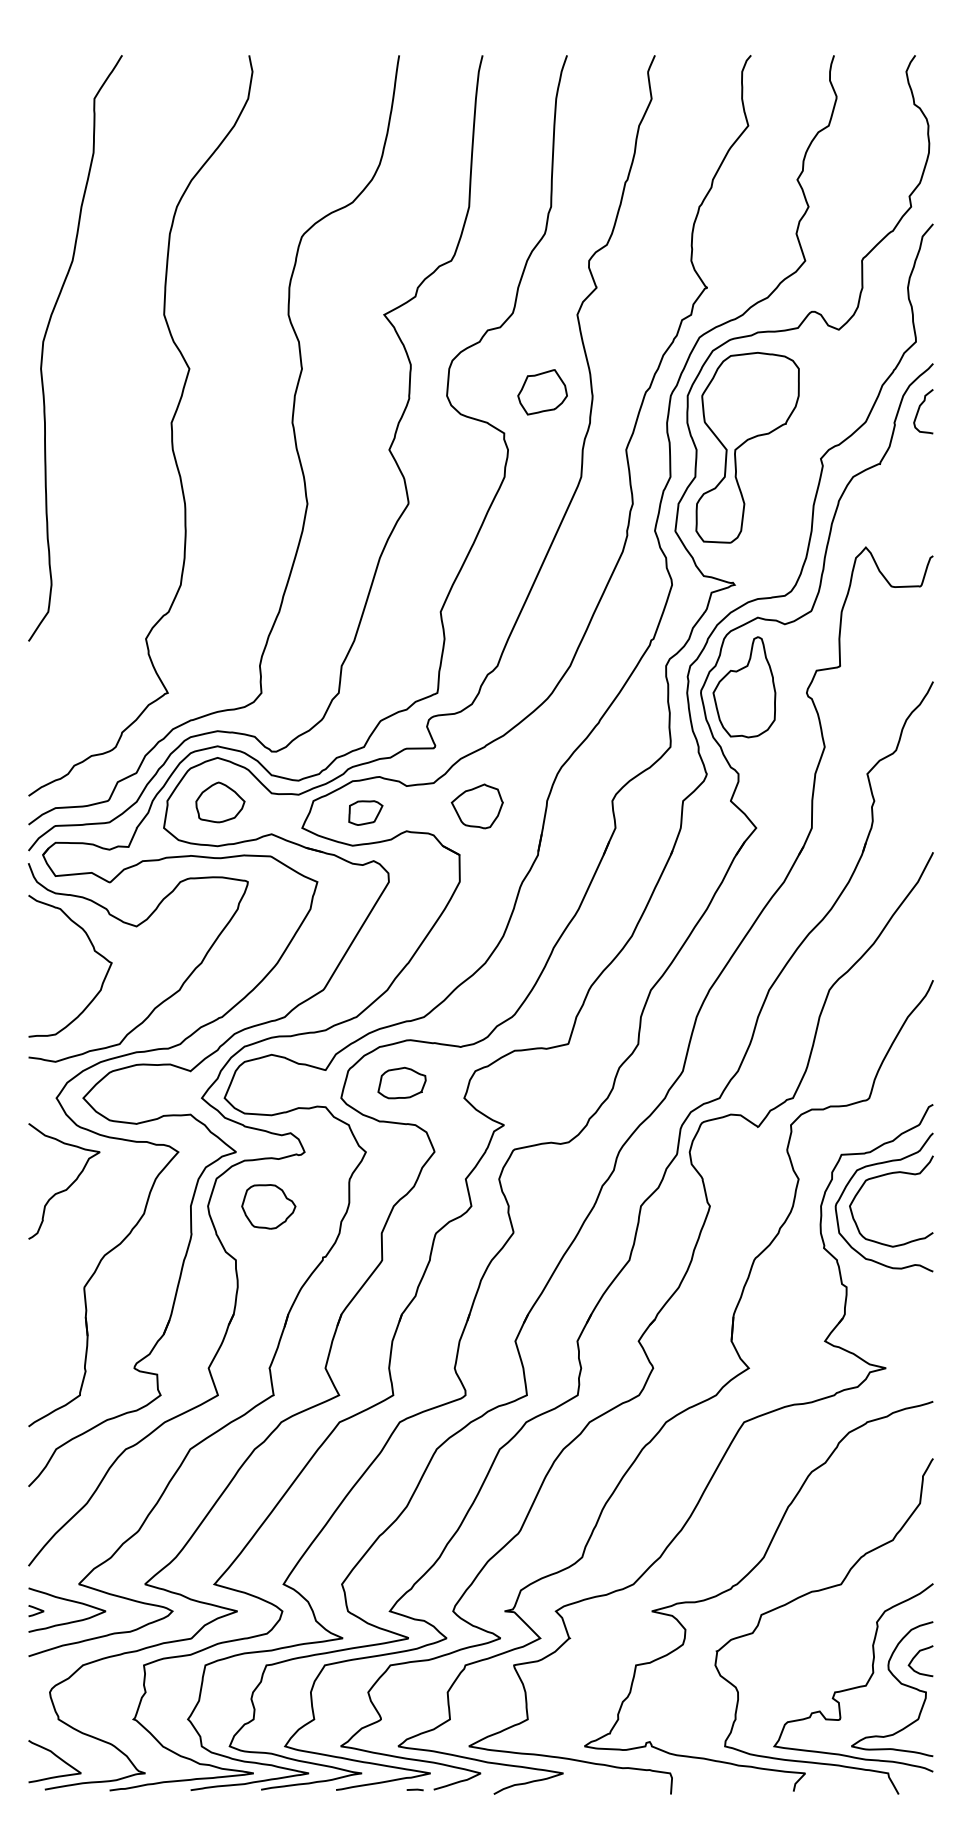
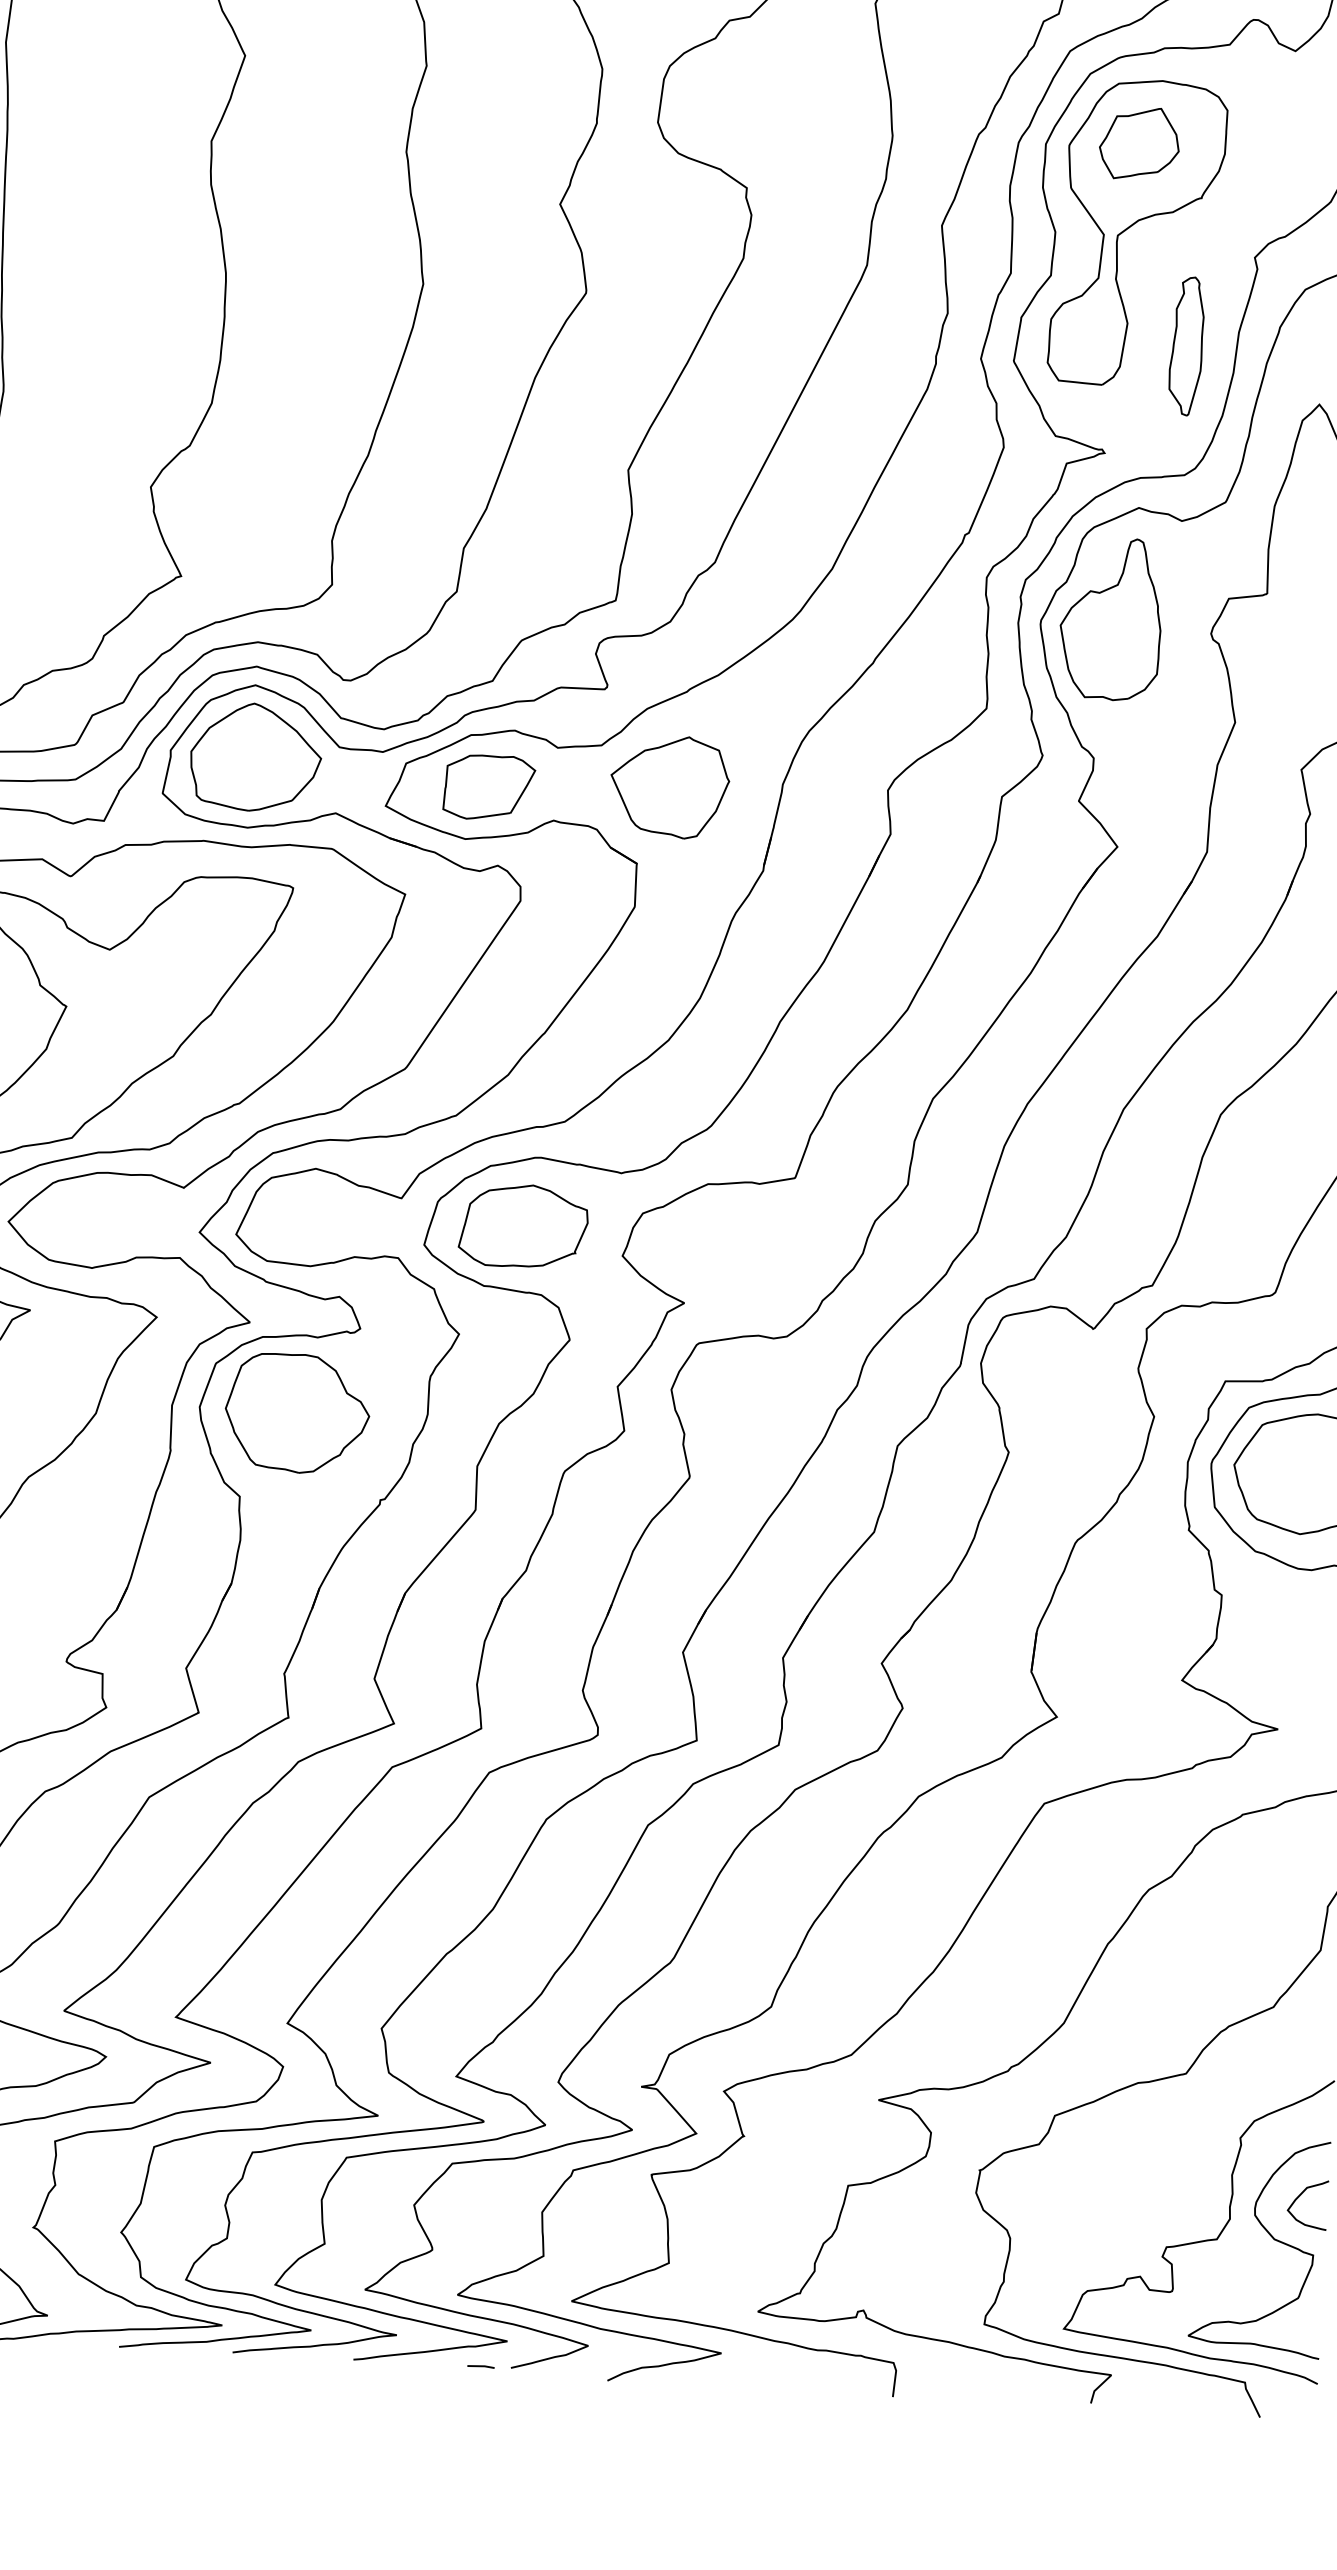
part: (542, 392) -> (1139, 143), moved
part: (781, 515) -> (1186, 345), added
part: (220, 802) -> (256, 757), size x1.67
part: (477, 806) -> (670, 787), size x1.43
part: (365, 812) -> (489, 786), size x1.67
part: (401, 1082) -> (522, 1225), size x1.67
part: (268, 1206) -> (297, 1412), size x1.67

